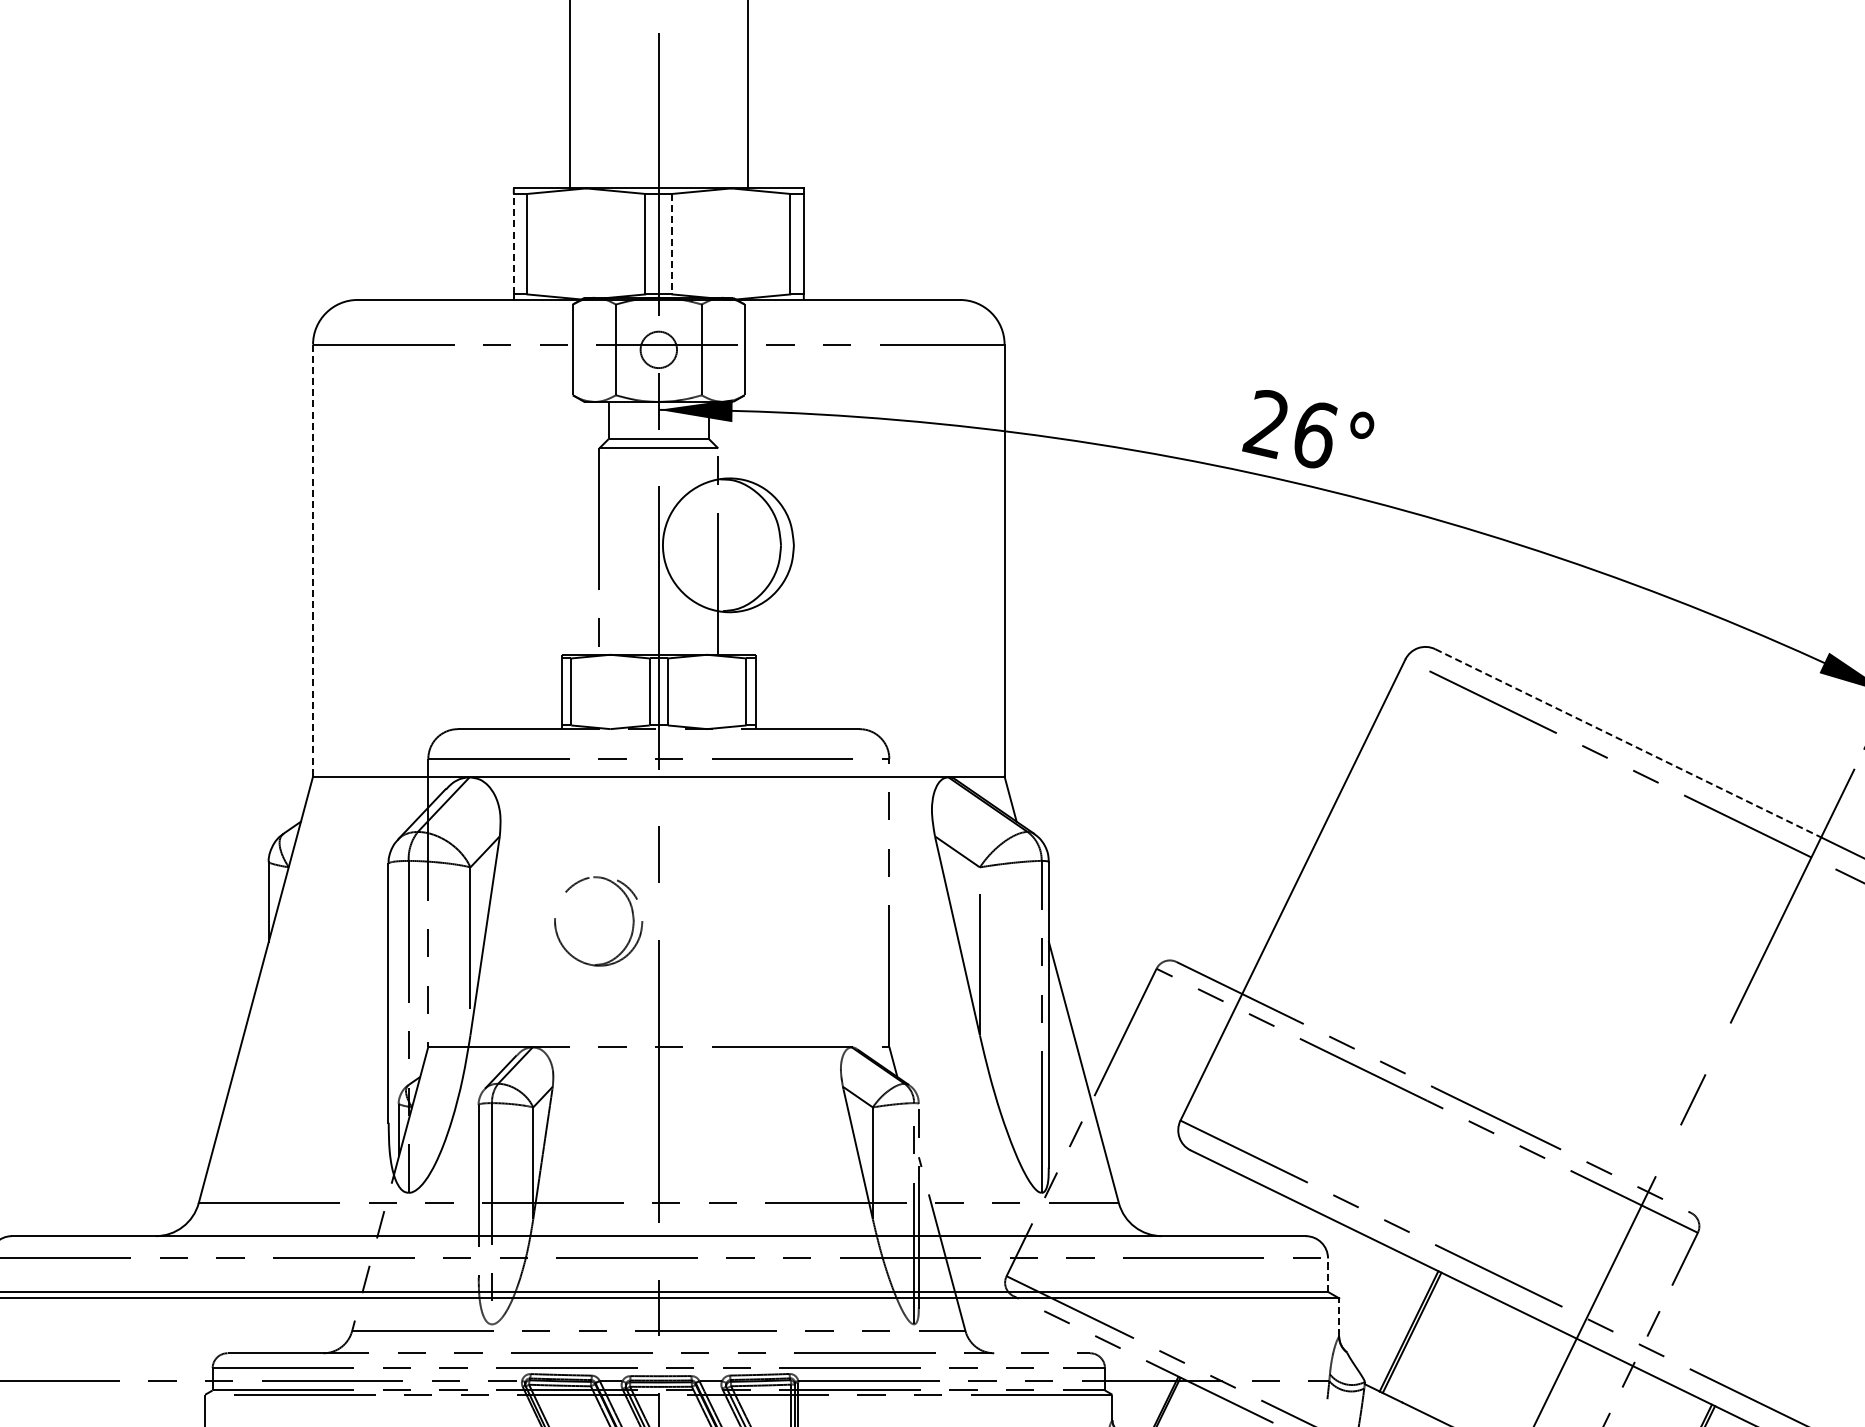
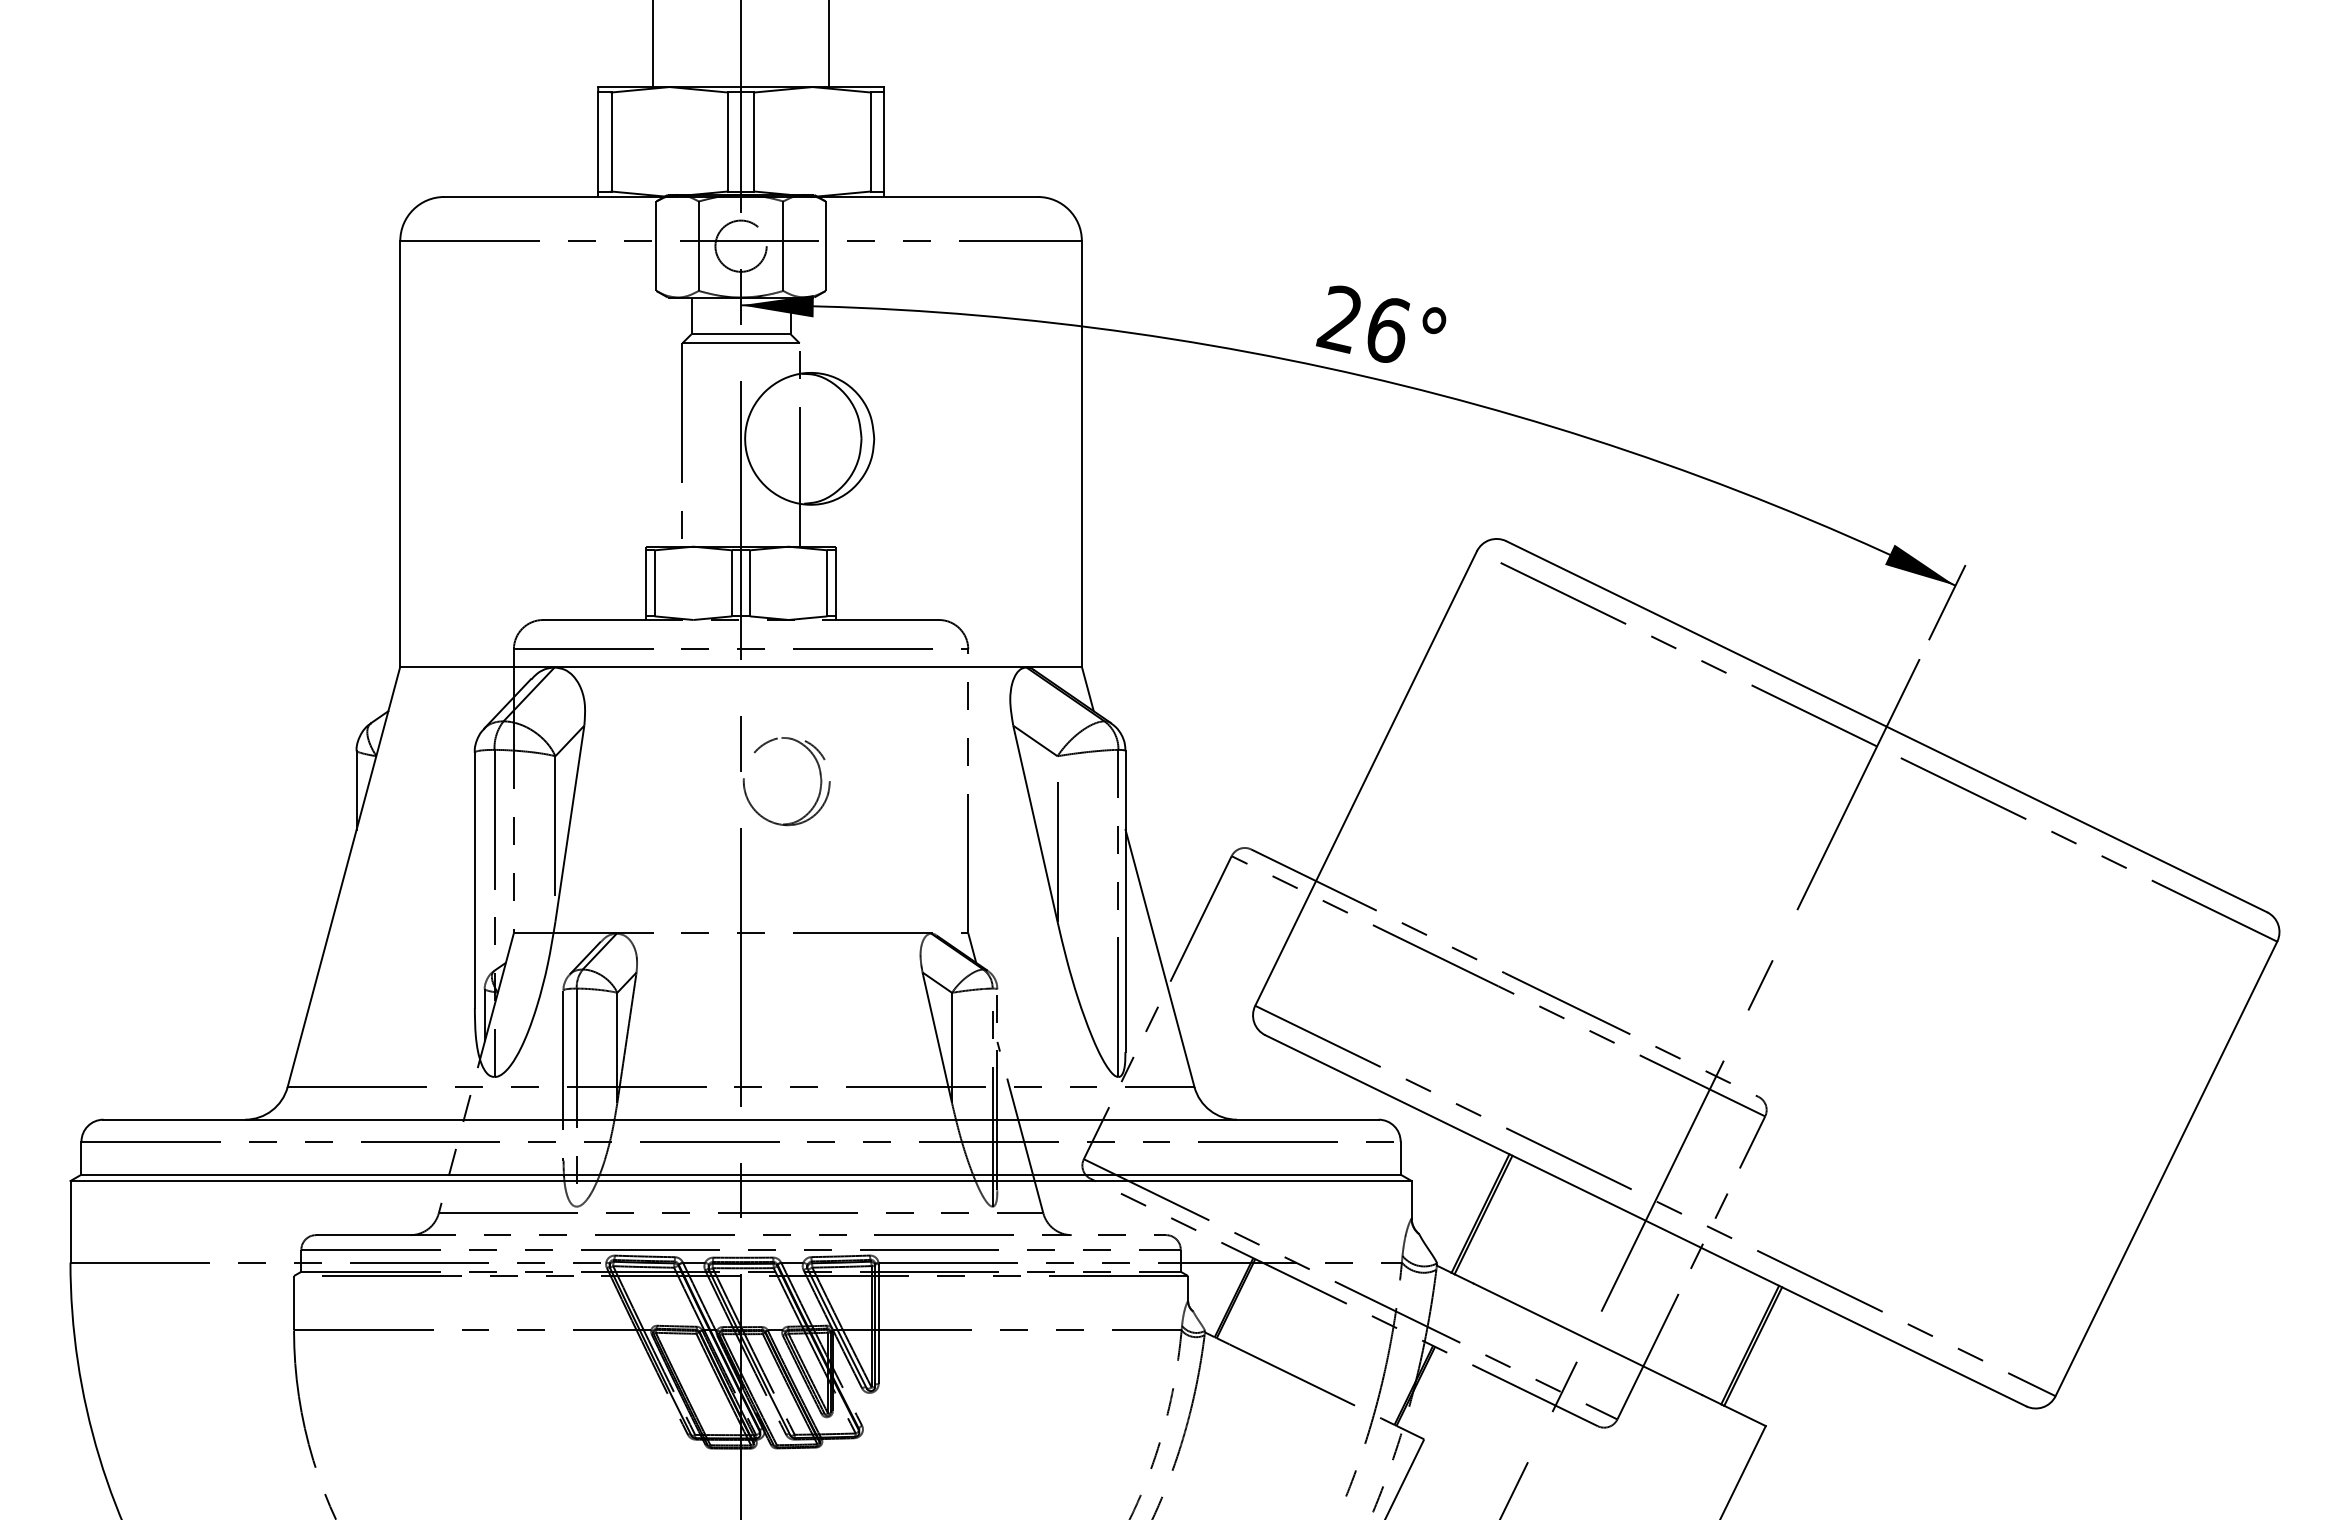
line: (514, 244) -> (598, 142), dashed -> solid
line: (672, 244) -> (754, 142), dashed -> solid
circle: (658, 349) -> (740, 245), size x1.43
line: (313, 560) -> (400, 453), dashed -> solid
line: (1628, 742) -> (1696, 633), dashed -> solid
part: (631, 915) -> (819, 775), moved
line: (1327, 1274) -> (1400, 1157), dashed -> solid
line: (1339, 1317) -> (1411, 1199), dashed -> solid

